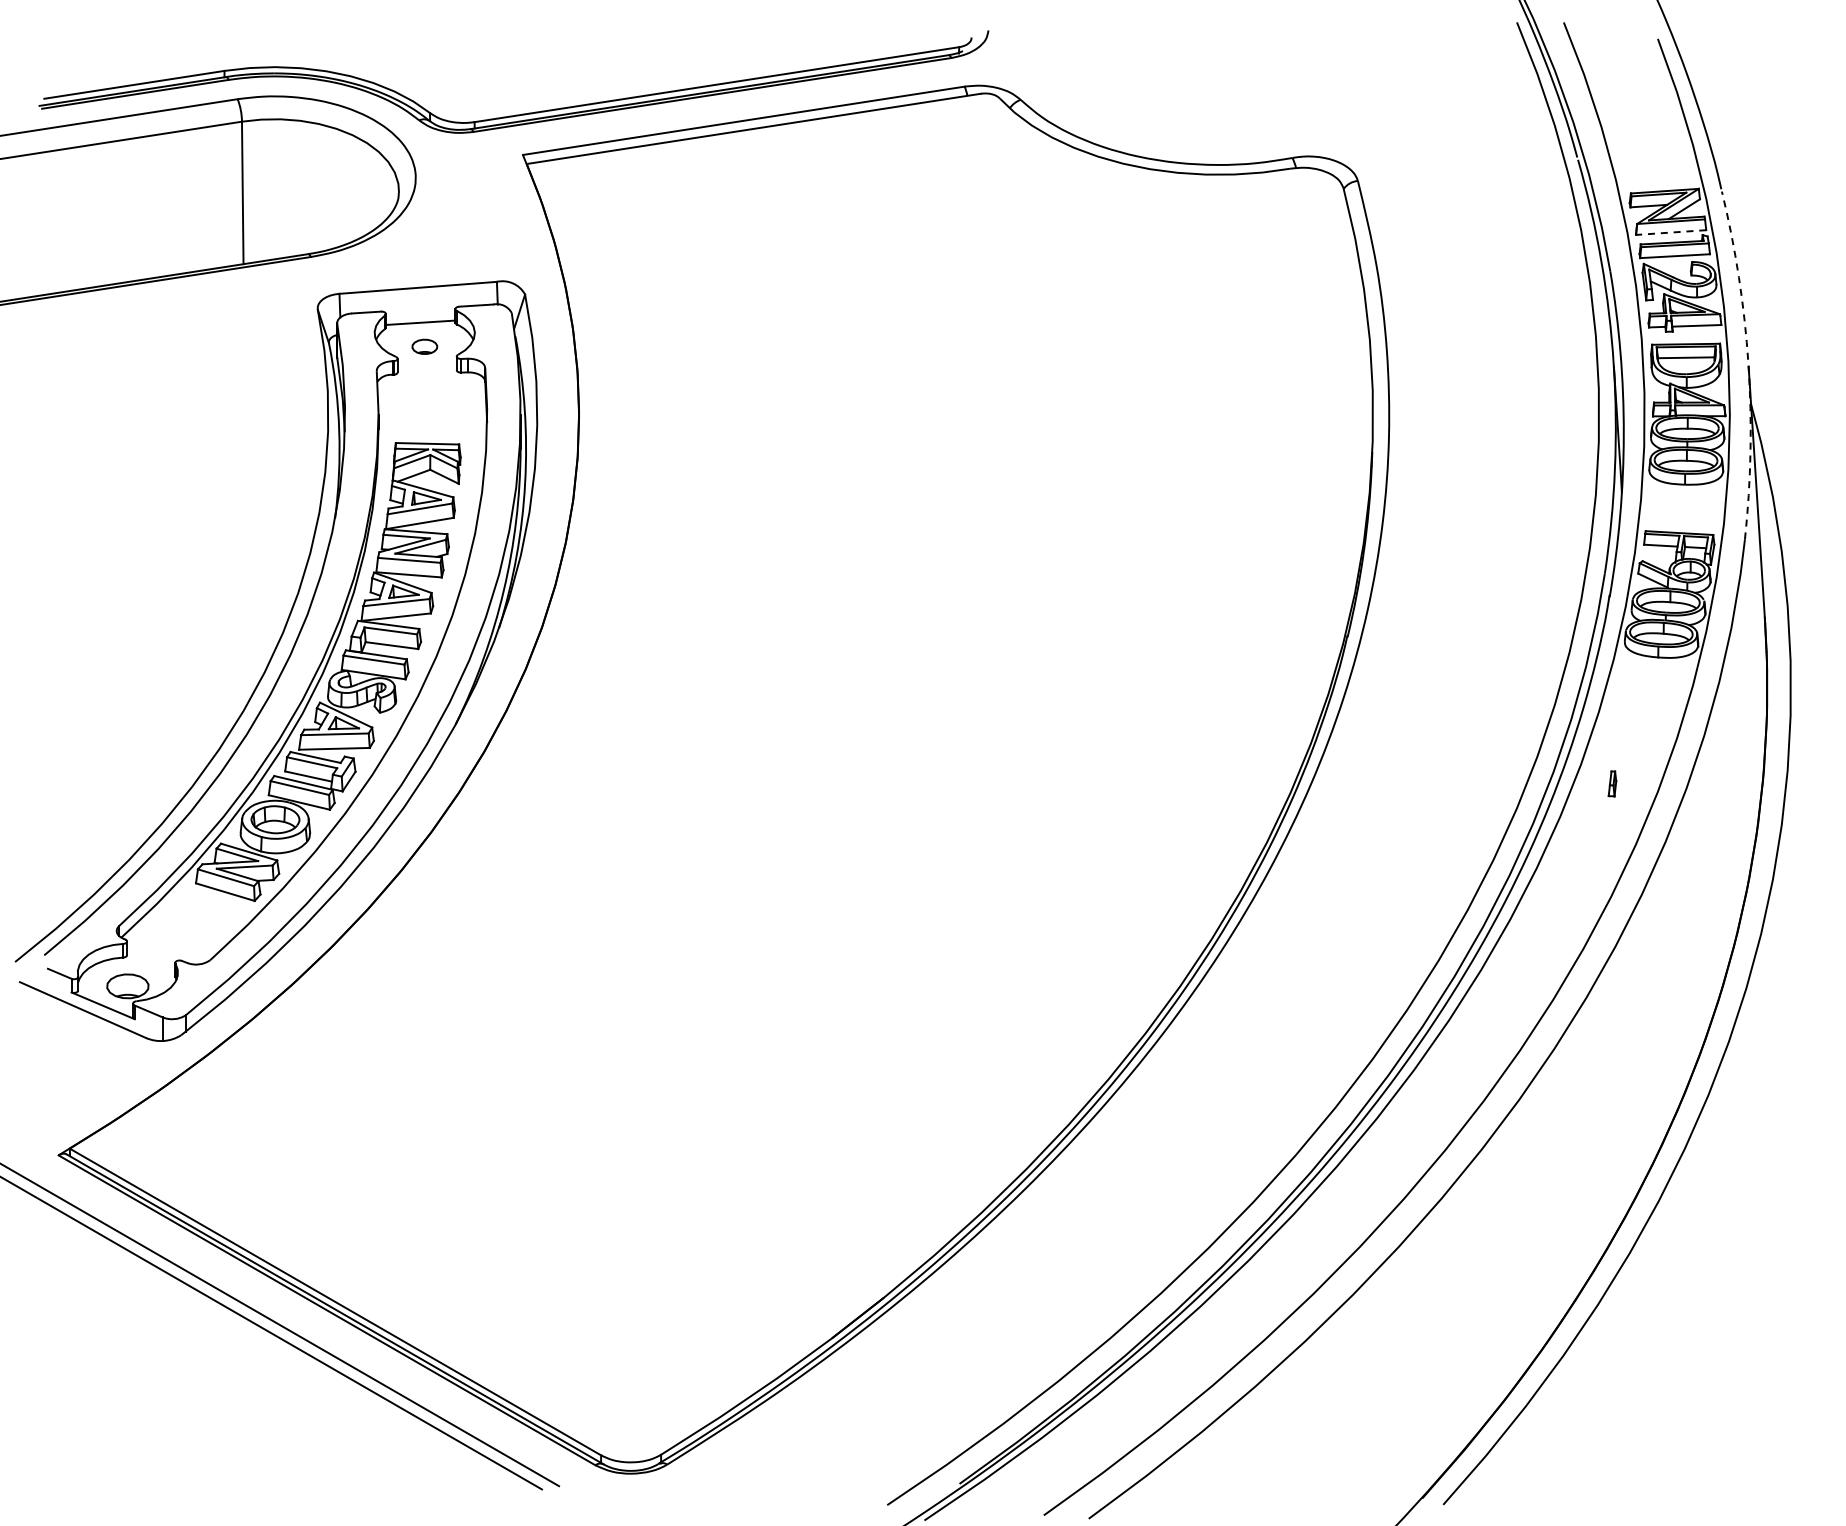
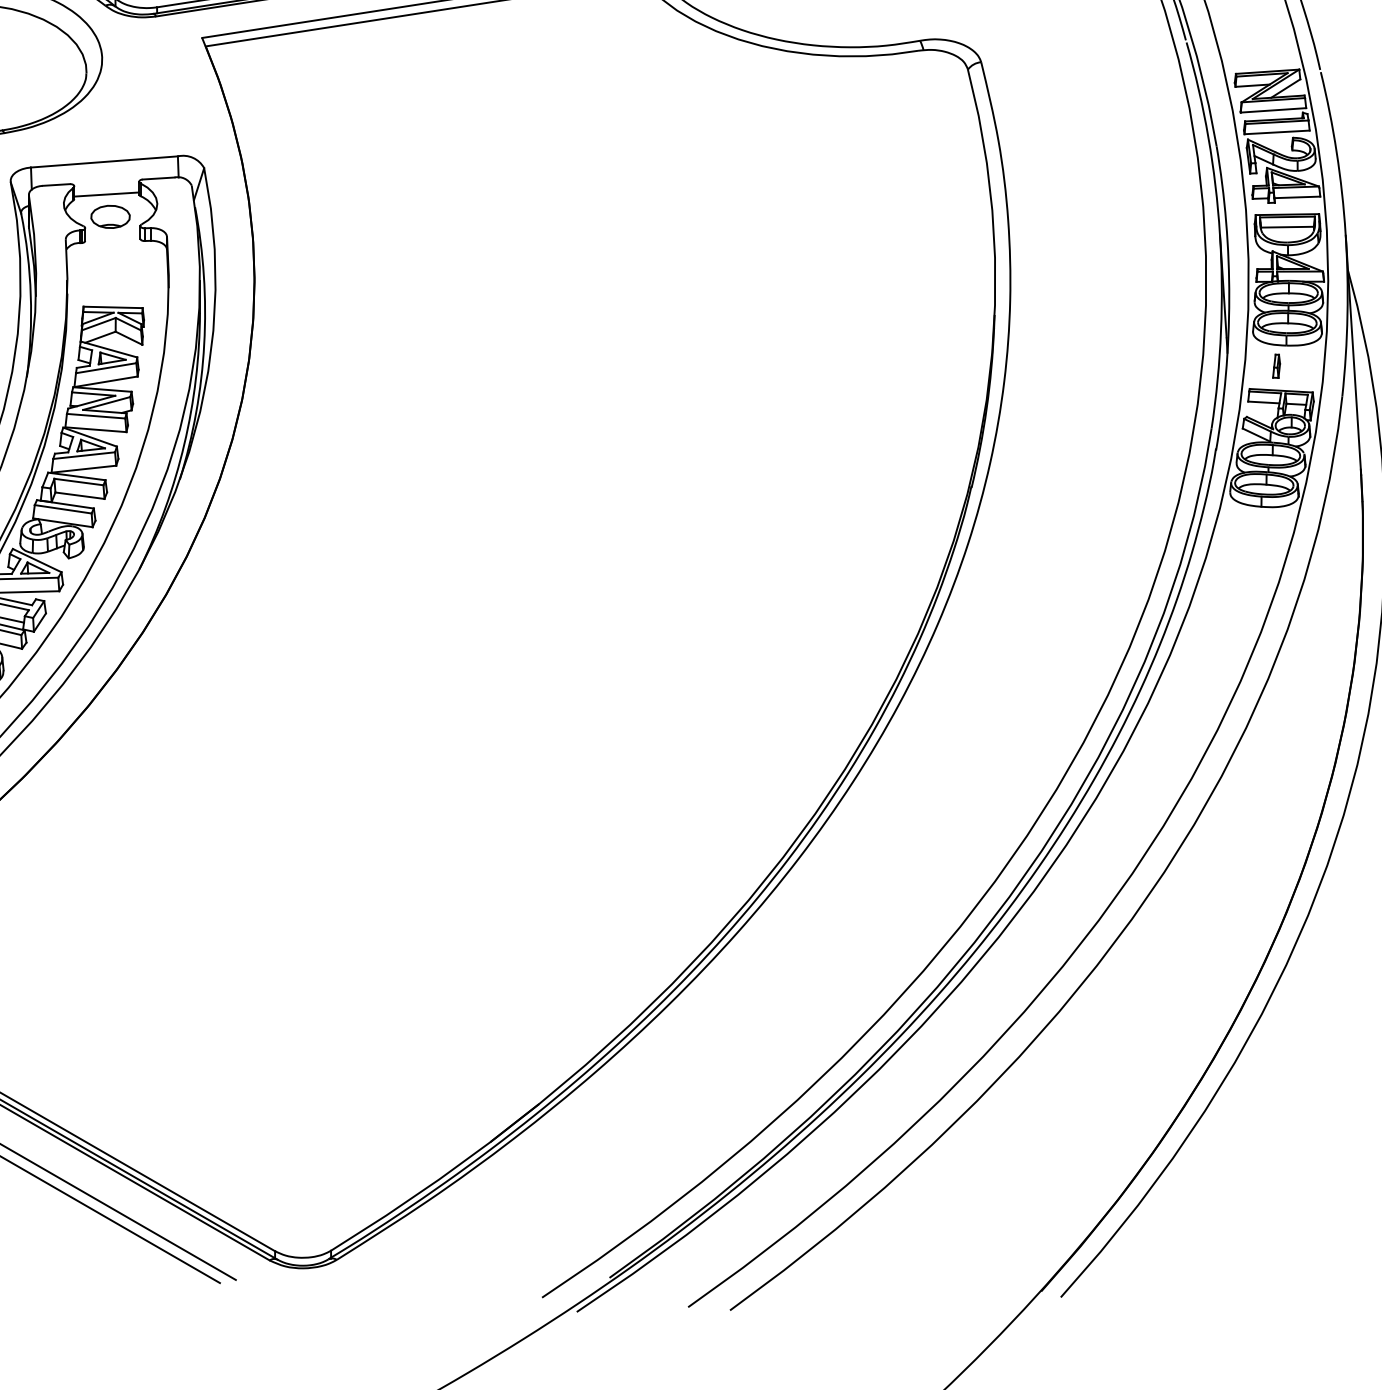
line: (1670, 232) -> (1272, 110), dashed -> solid
part: (424, 346) -> (110, 216), size x1.67
arc: (1748, 364) -> (1345, 233), dashed -> solid
part: (1612, 783) -> (1276, 365), moved

